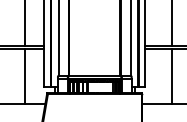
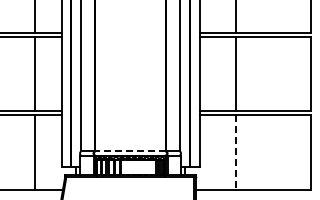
line: (94, 75) -> (130, 151), solid -> dashed
line: (171, 77) -> (235, 153), solid -> dashed

